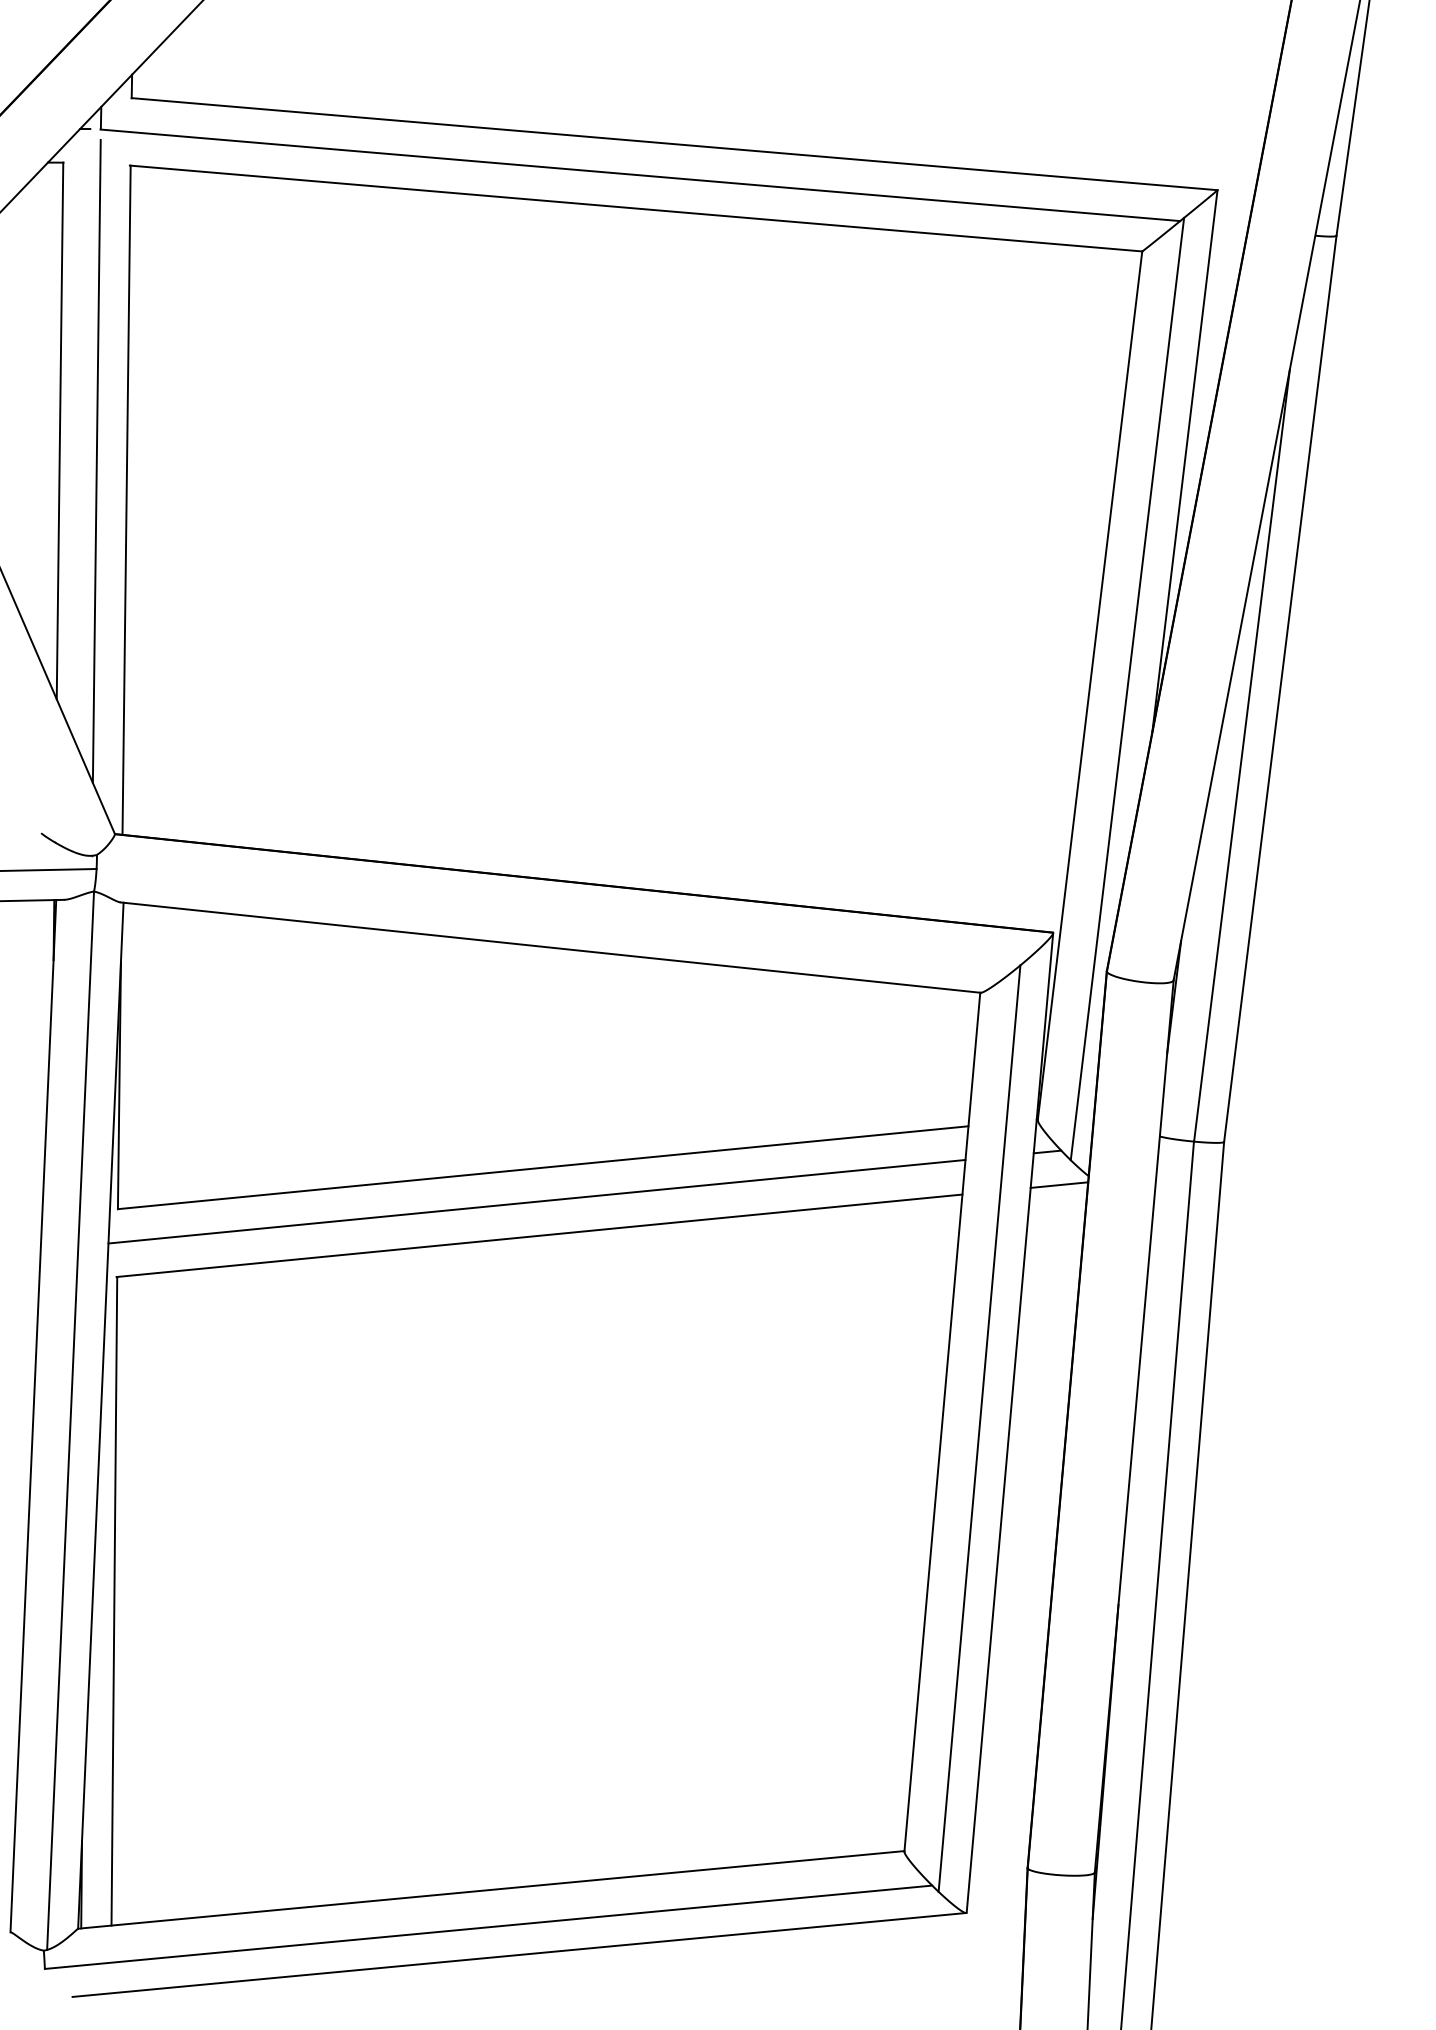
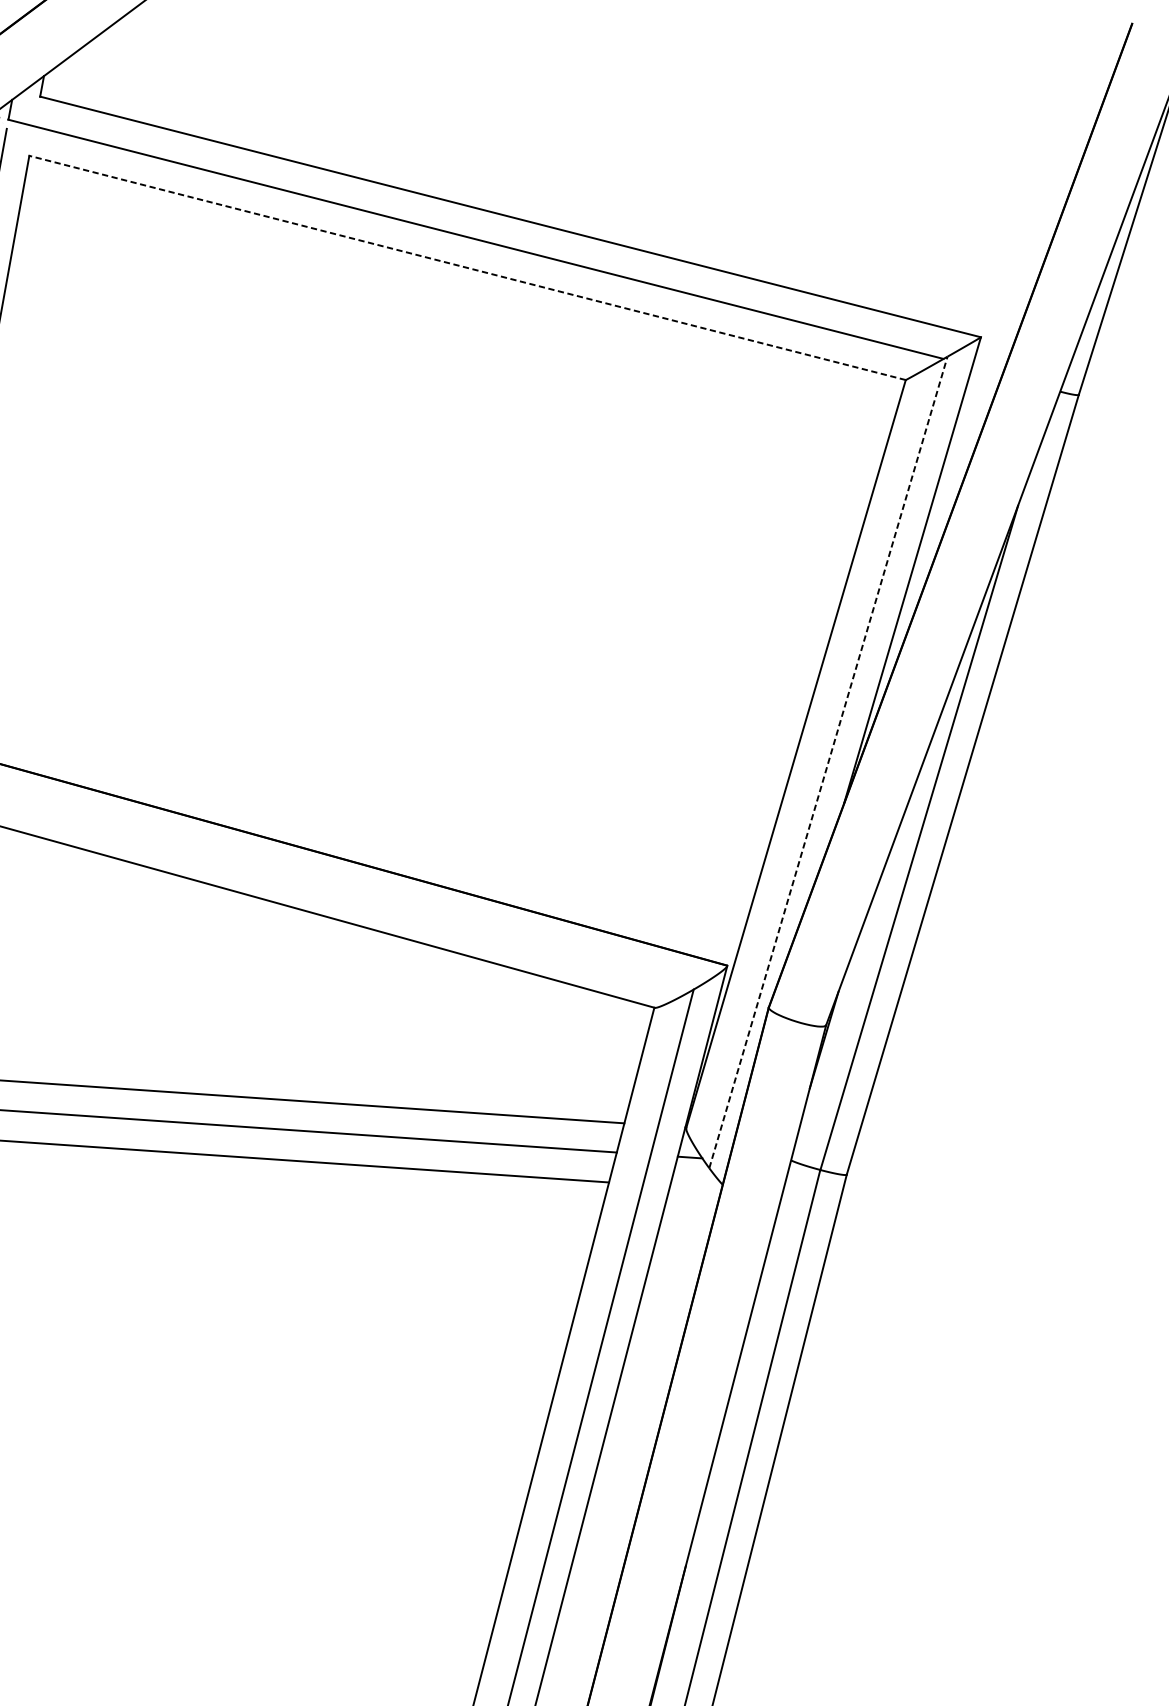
line: (635, 208) -> (466, 267), solid -> dashed
line: (1127, 689) -> (828, 762), solid -> dashed
line: (1059, 1184) -> (695, 1187), removed

